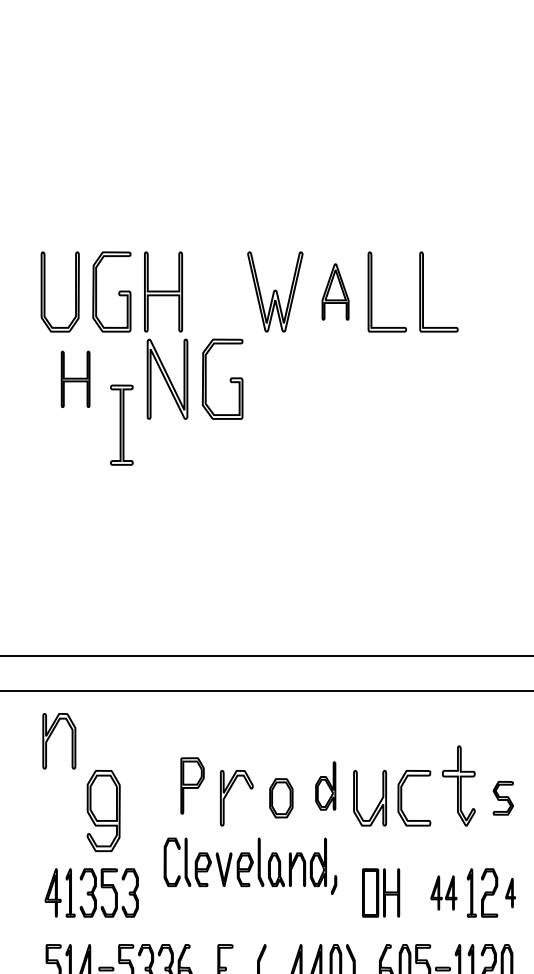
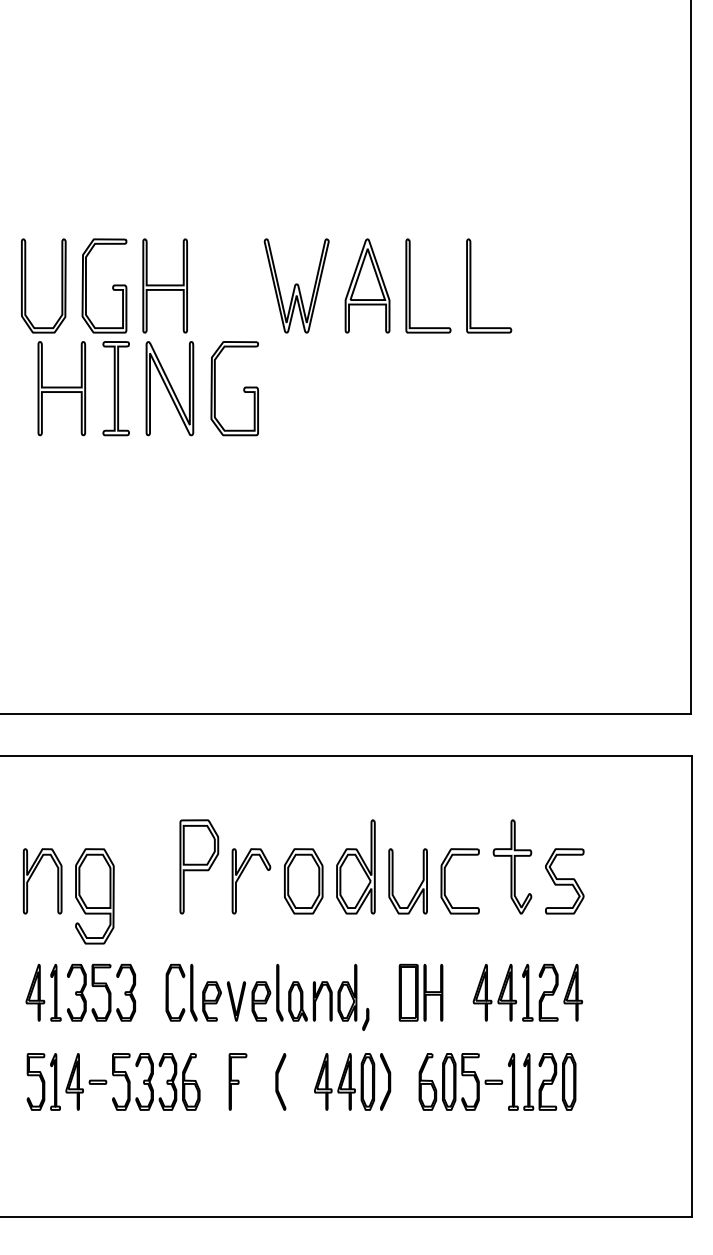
part: (335, 291) -> (367, 285), size x1.43
part: (75, 379) -> (61, 388), size x1.43
part: (121, 425) -> (115, 388), moved
part: (50, 736) -> (32, 875), moved
part: (192, 785) -> (199, 866), size x1.43
part: (325, 785) -> (355, 866), size x1.67
part: (281, 798) -> (303, 881), size x1.43
part: (503, 798) -> (564, 881), size x1.67
part: (250, 865) -> (267, 996), moved
part: (443, 892) -> (494, 992), size x1.43
part: (510, 892) -> (573, 992), size x1.67

